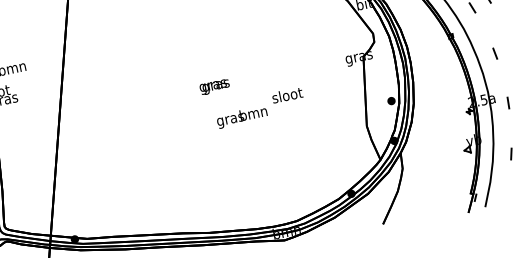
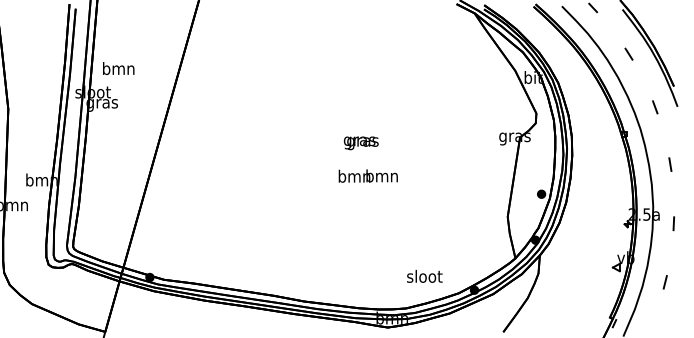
text: (214, 87) -> (360, 143), moved
text: (287, 95) -> (424, 276), moved
text: (230, 119) -> (354, 177), gras -> bmn

